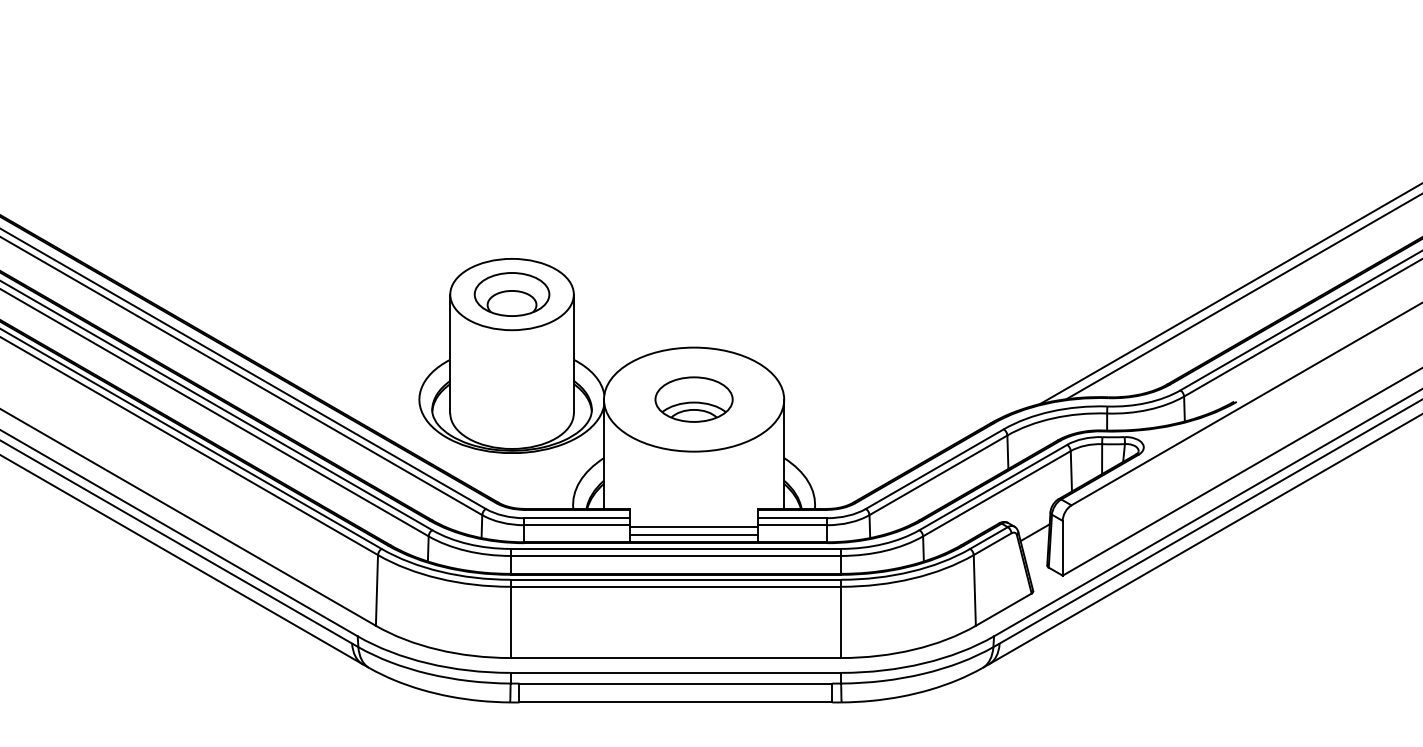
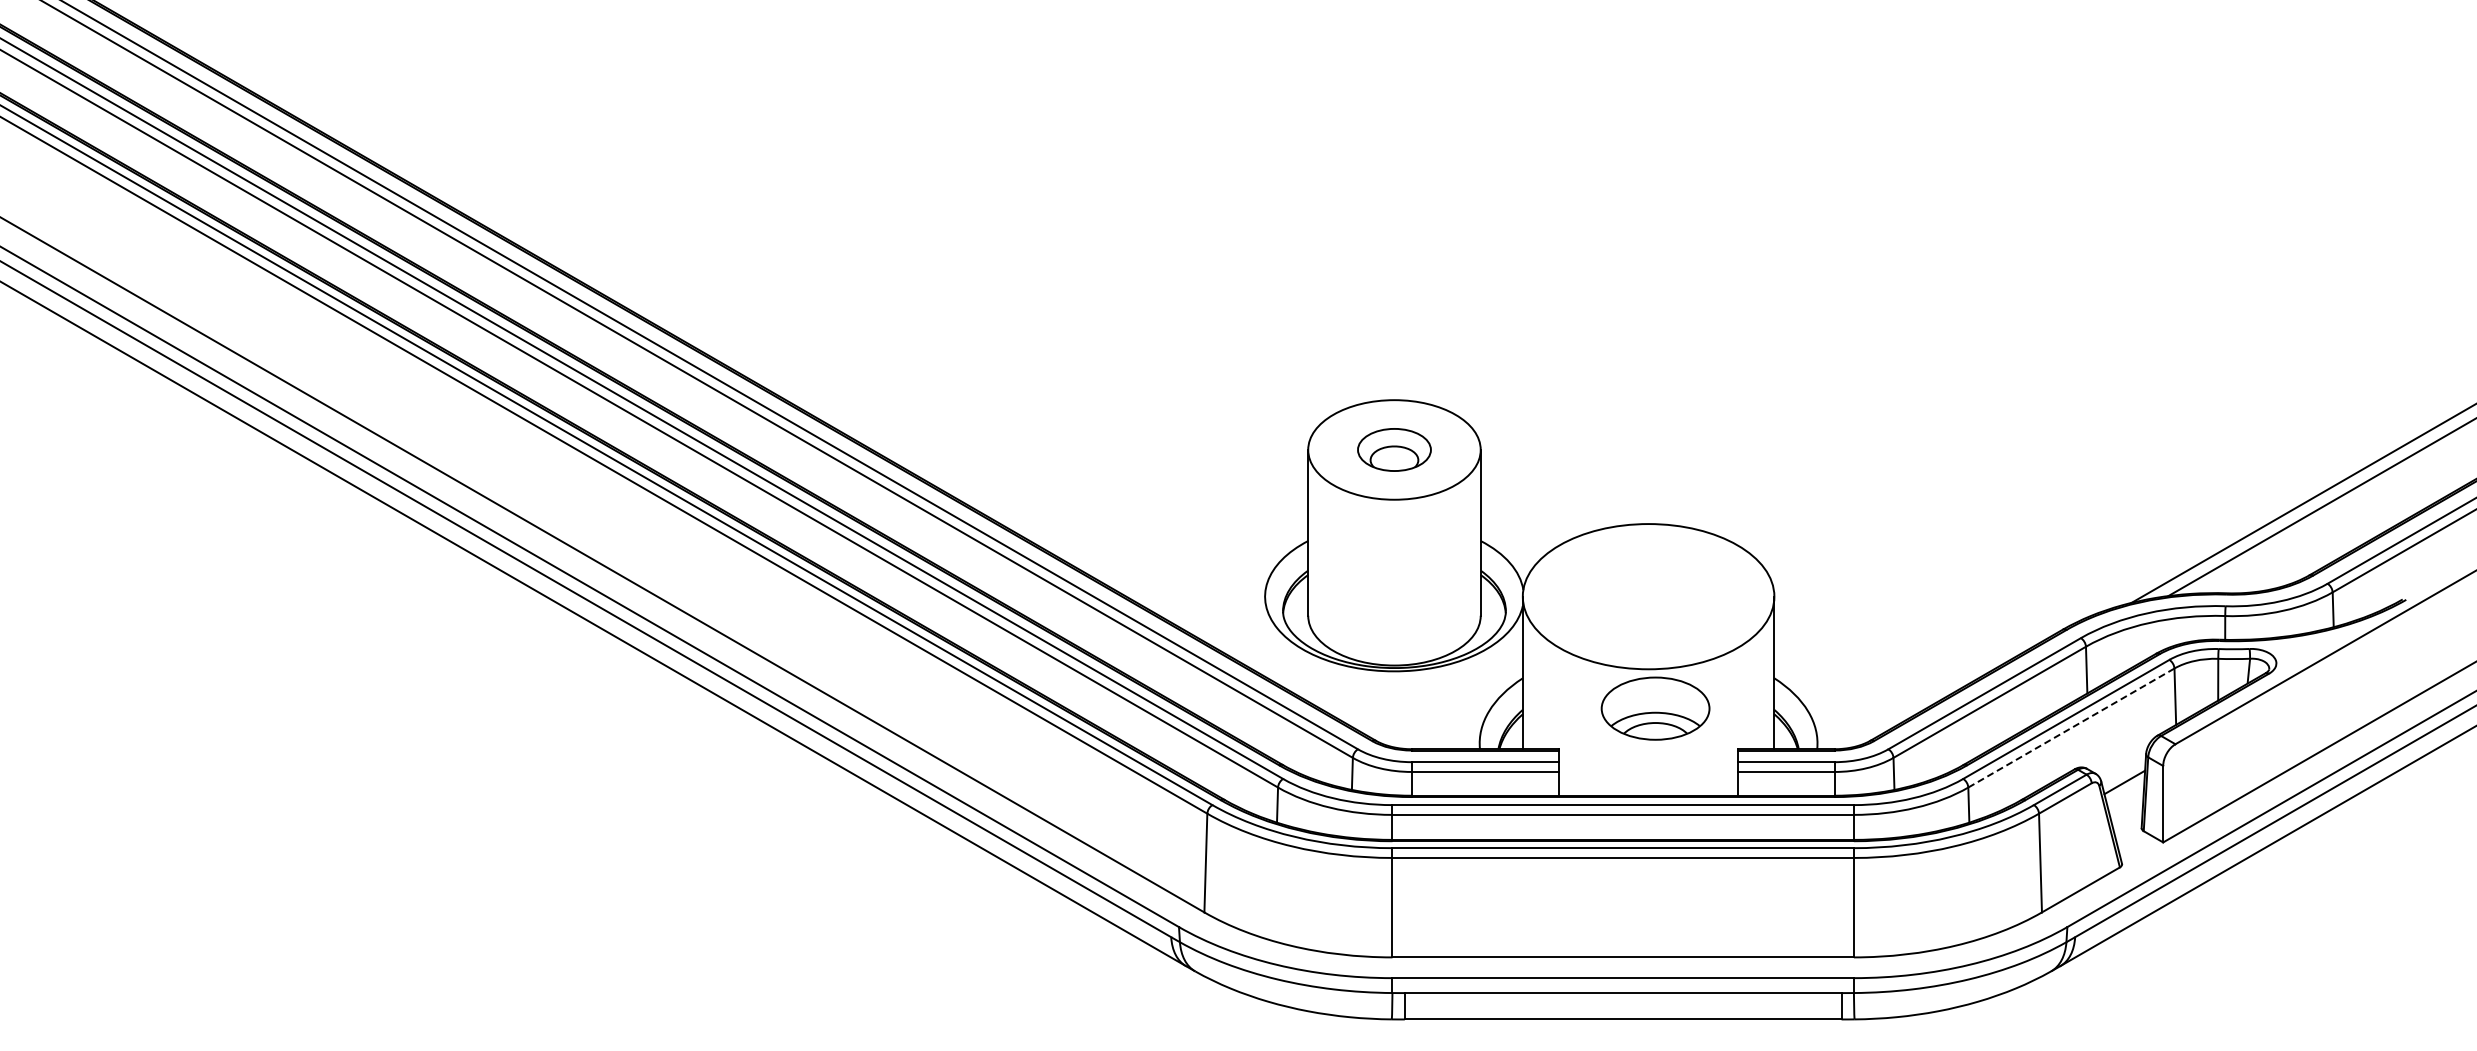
part: (512, 294) -> (1394, 449), size x0.7
part: (694, 399) -> (1655, 708), moved
line: (997, 493) -> (2071, 727), solid -> dashed
line: (694, 527) -> (1648, 775), removed
line: (694, 535) -> (1648, 786), removed

